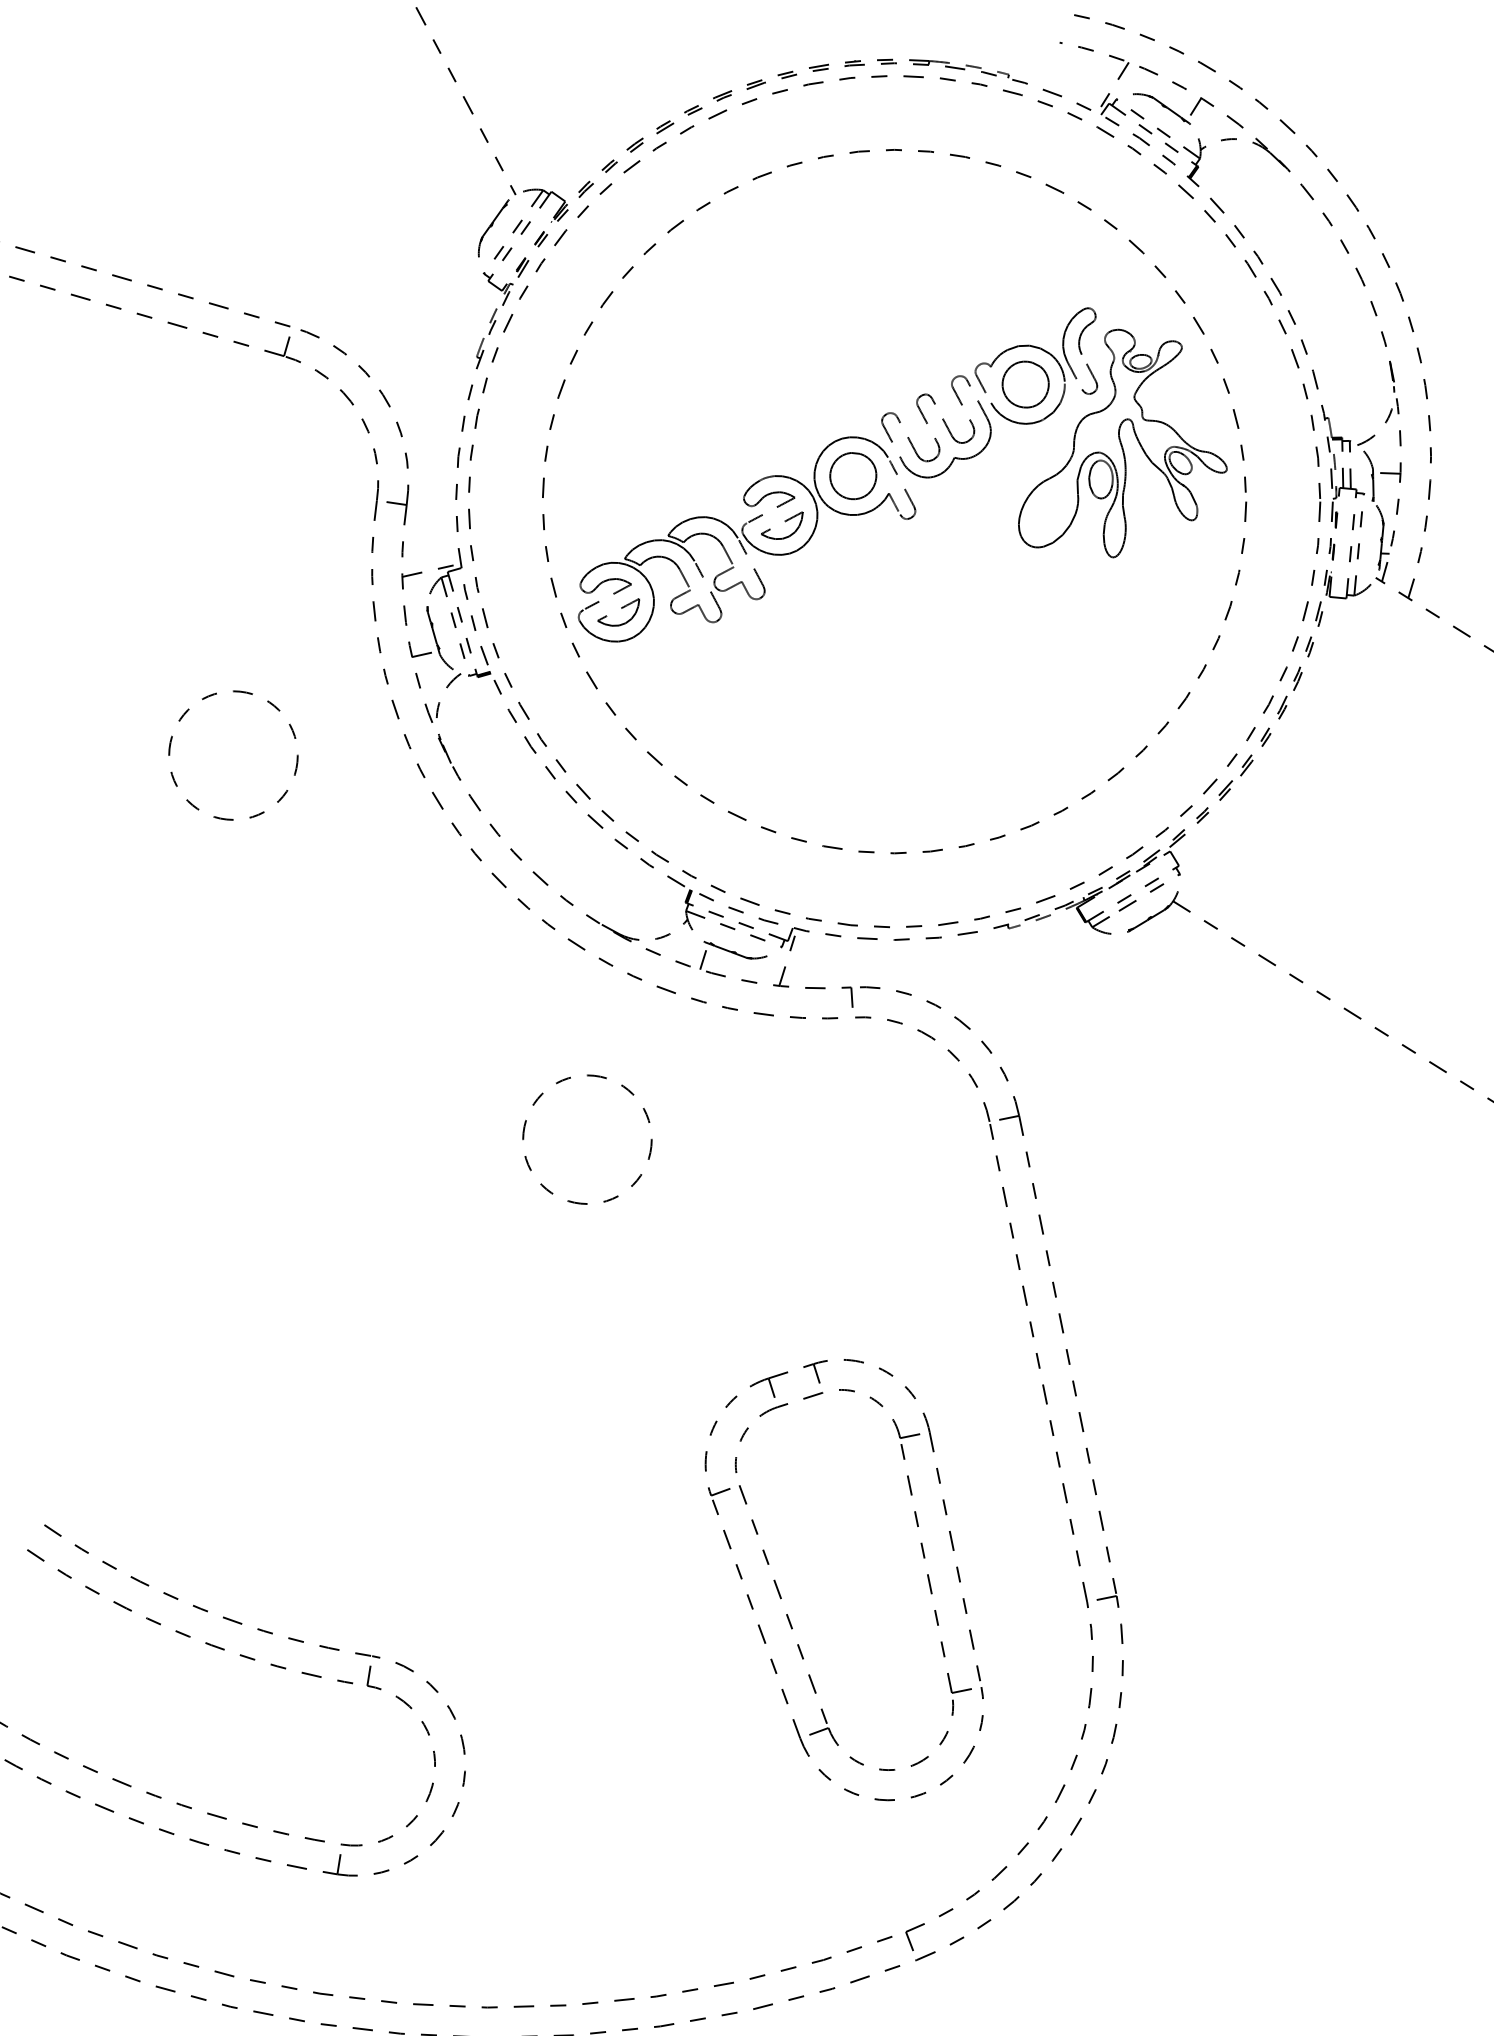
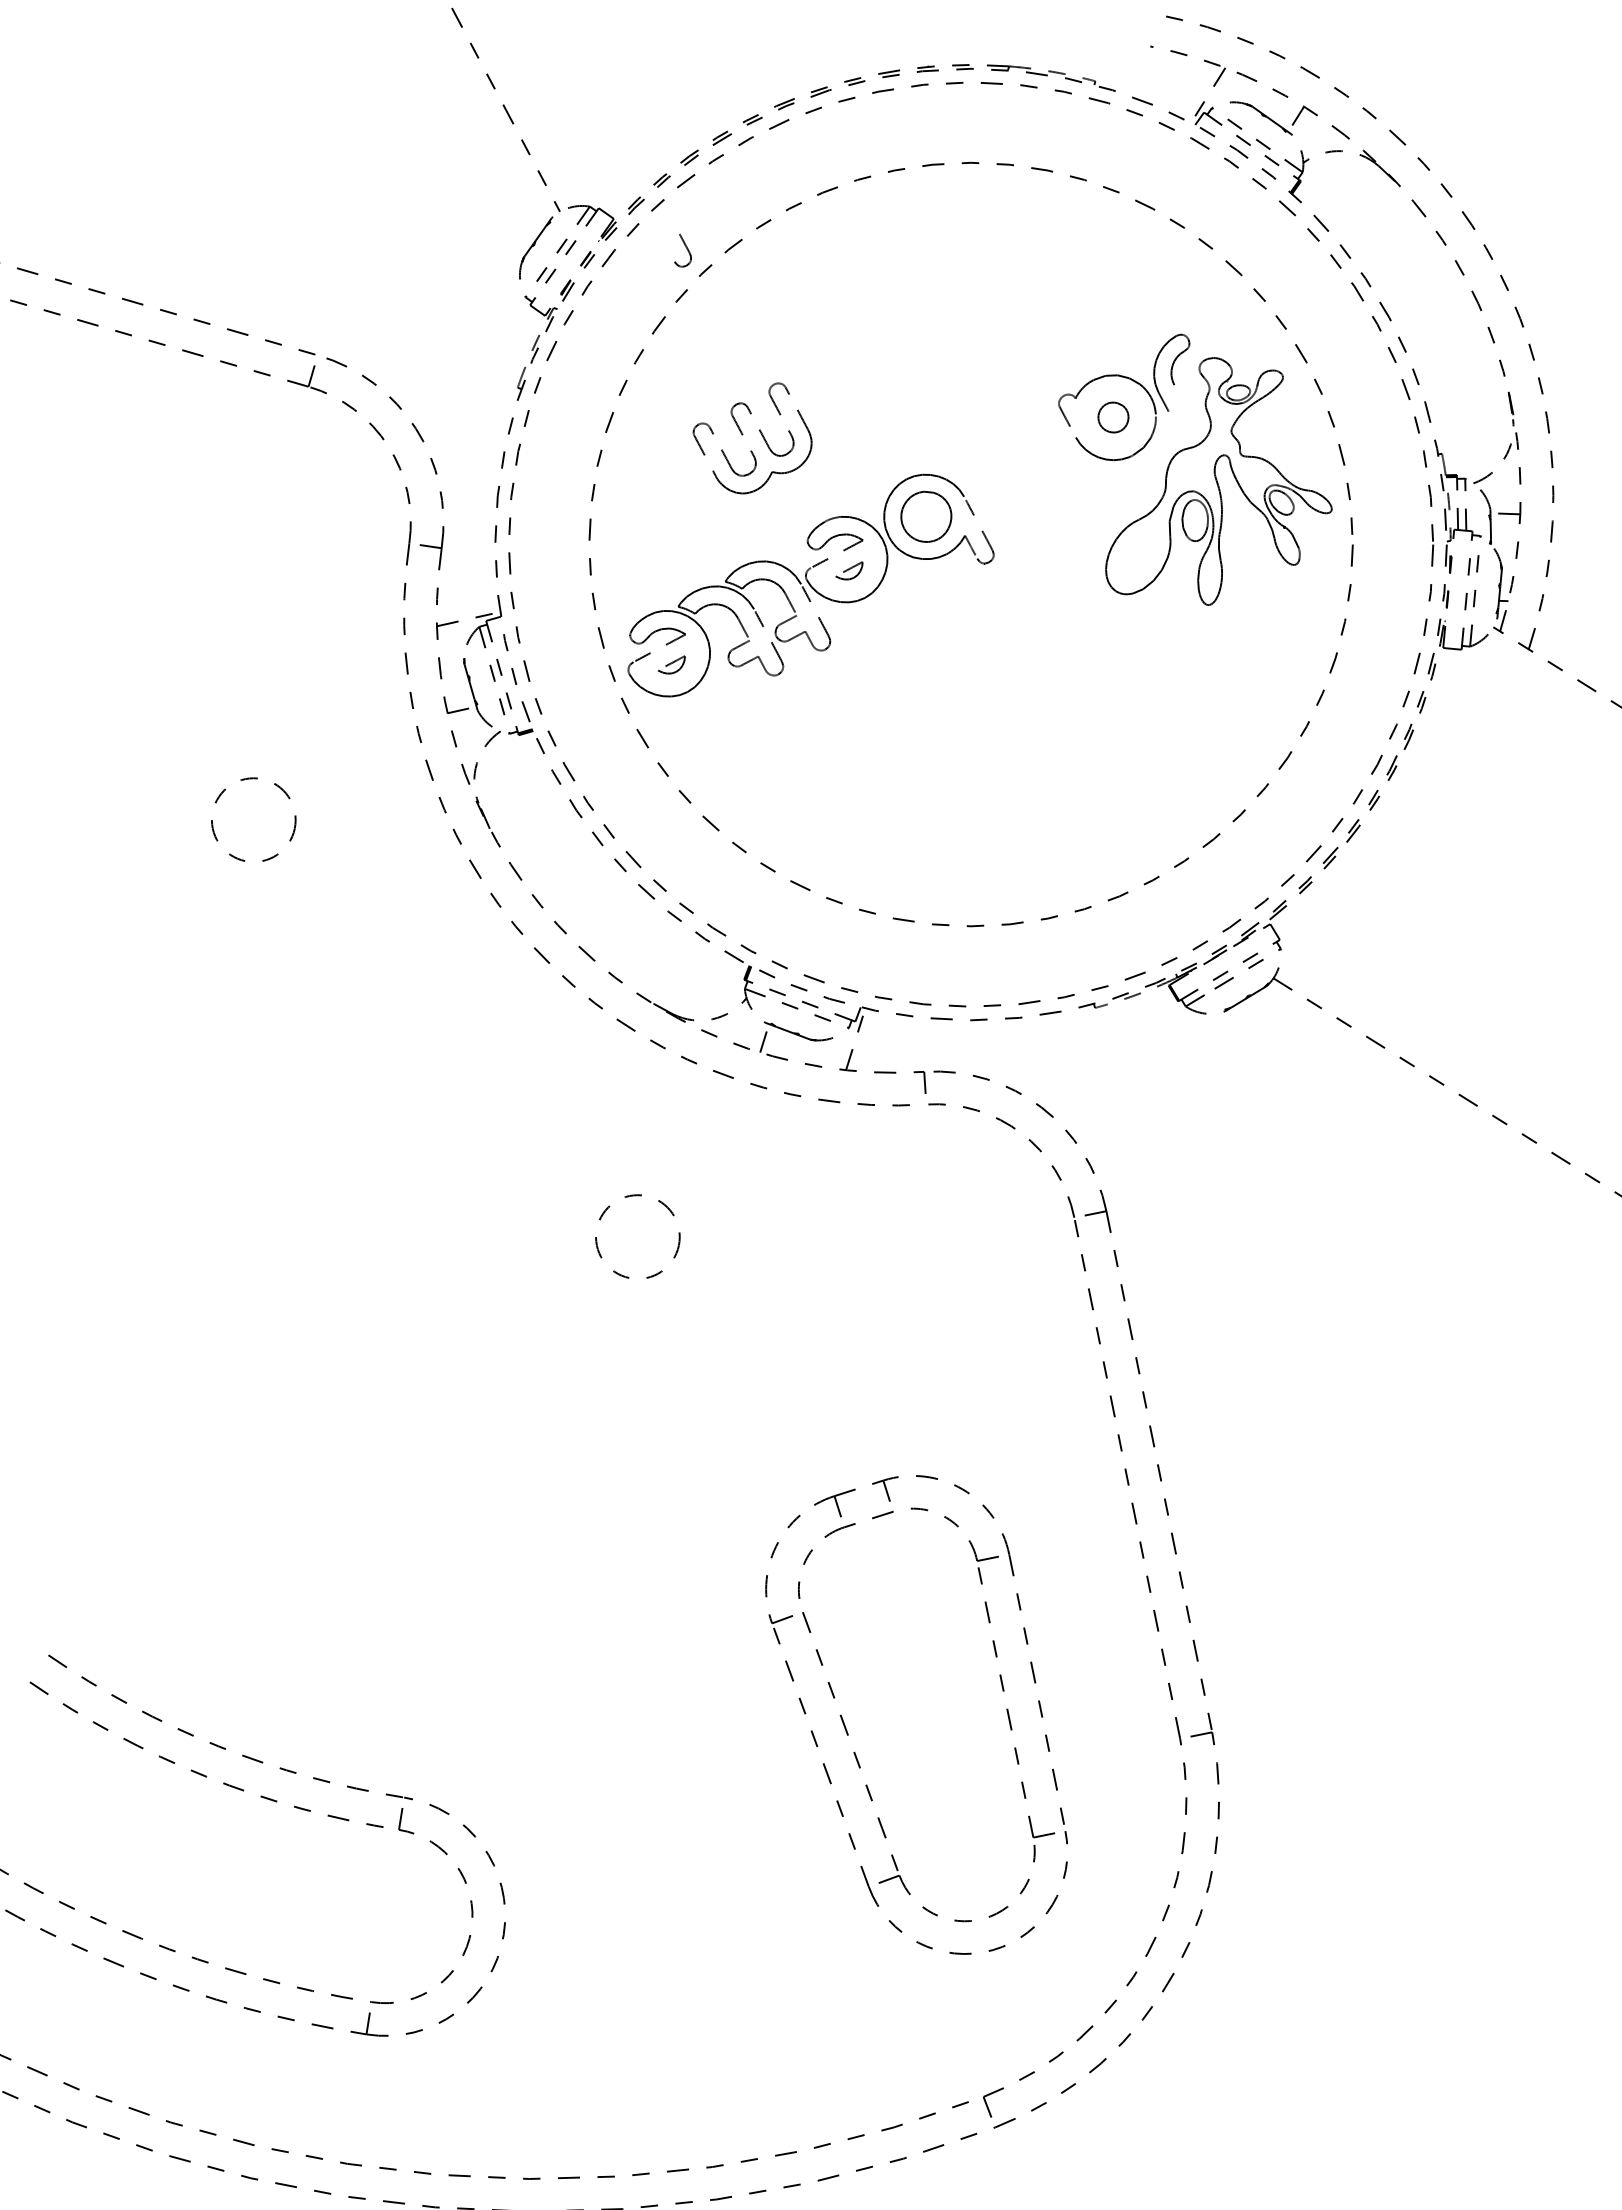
part: (1089, 379) -> (682, 250), moved
part: (1025, 384) -> (1113, 417), size x0.6
part: (943, 422) -> (760, 433), moved
part: (782, 525) -> (849, 570), size x0.6
part: (618, 612) -> (671, 664), size x0.6
circle: (233, 754) -> (253, 819), size x0.6
circle: (587, 1139) -> (637, 1236), size x0.6

